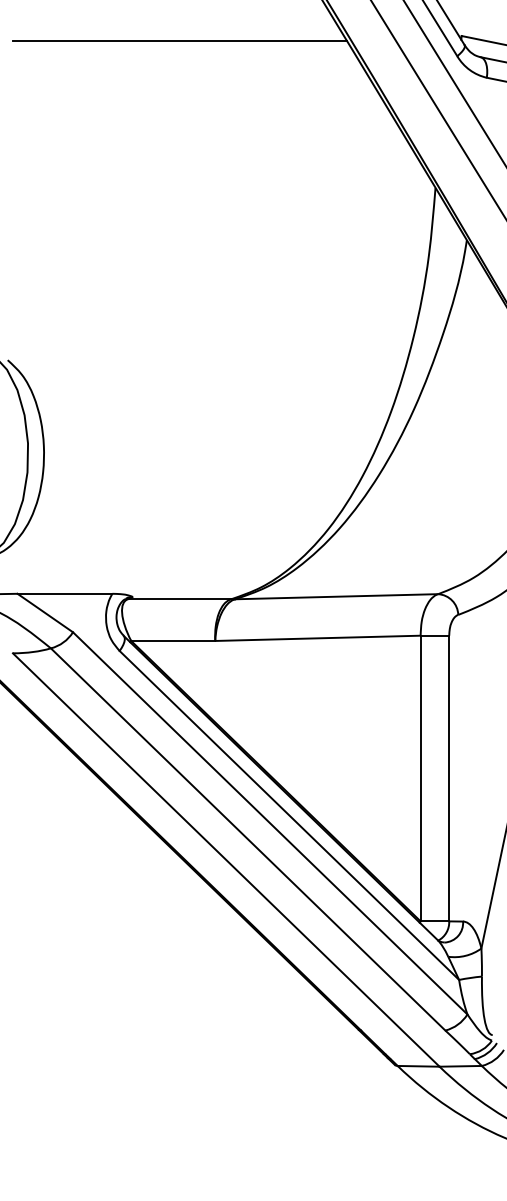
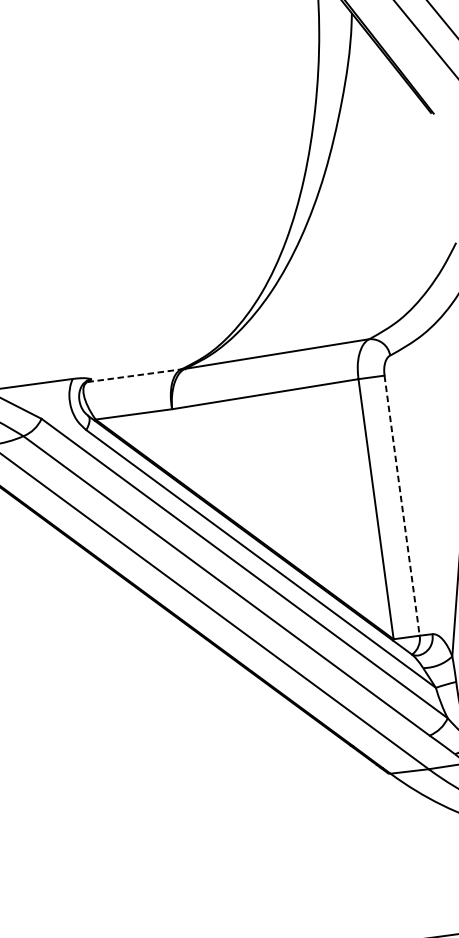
line: (179, 599) -> (134, 375), solid -> dashed
line: (449, 778) -> (402, 505), solid -> dashed

